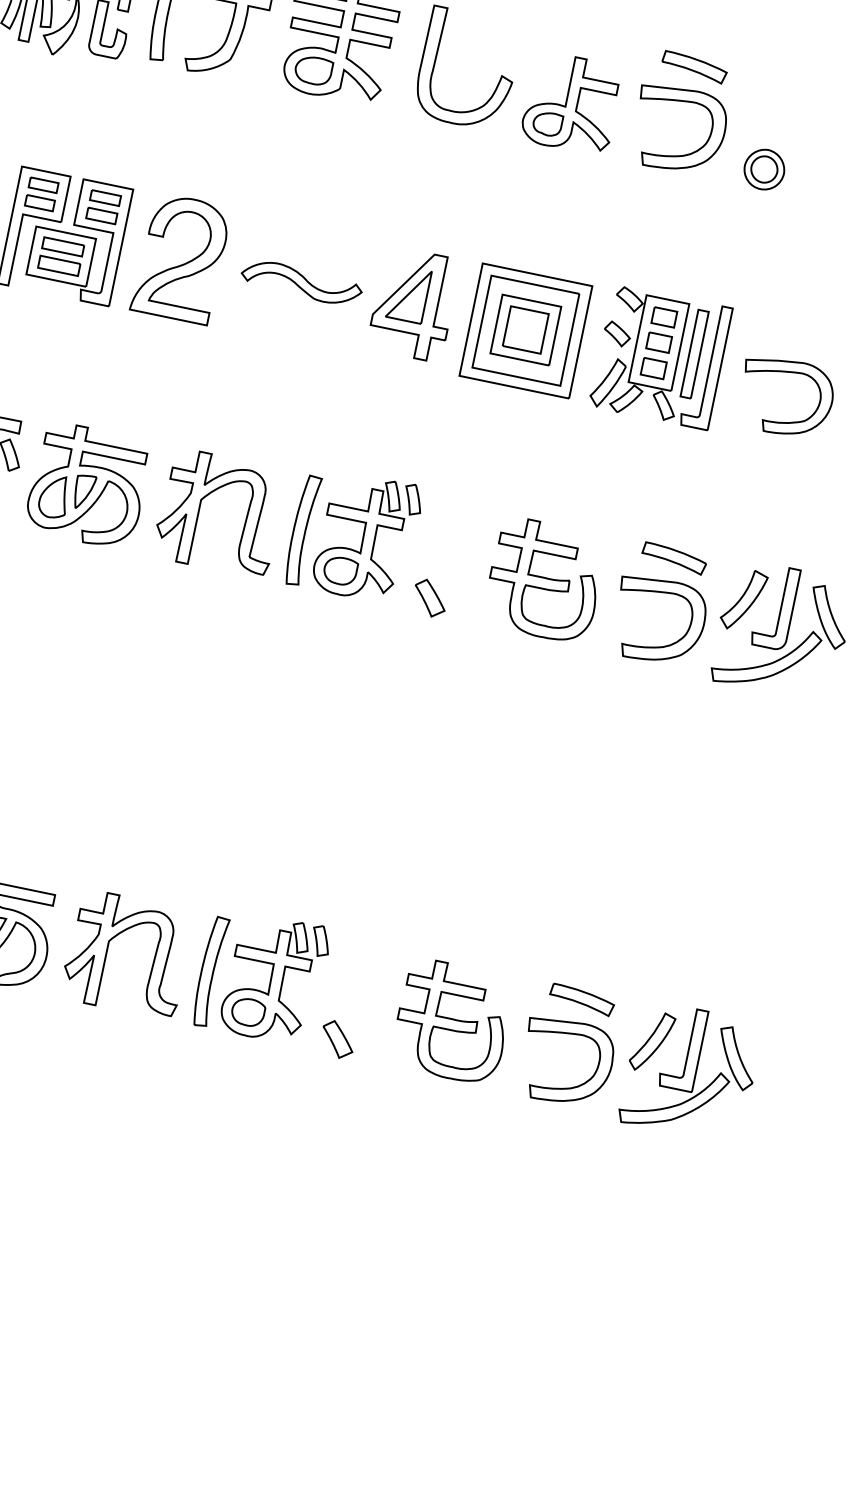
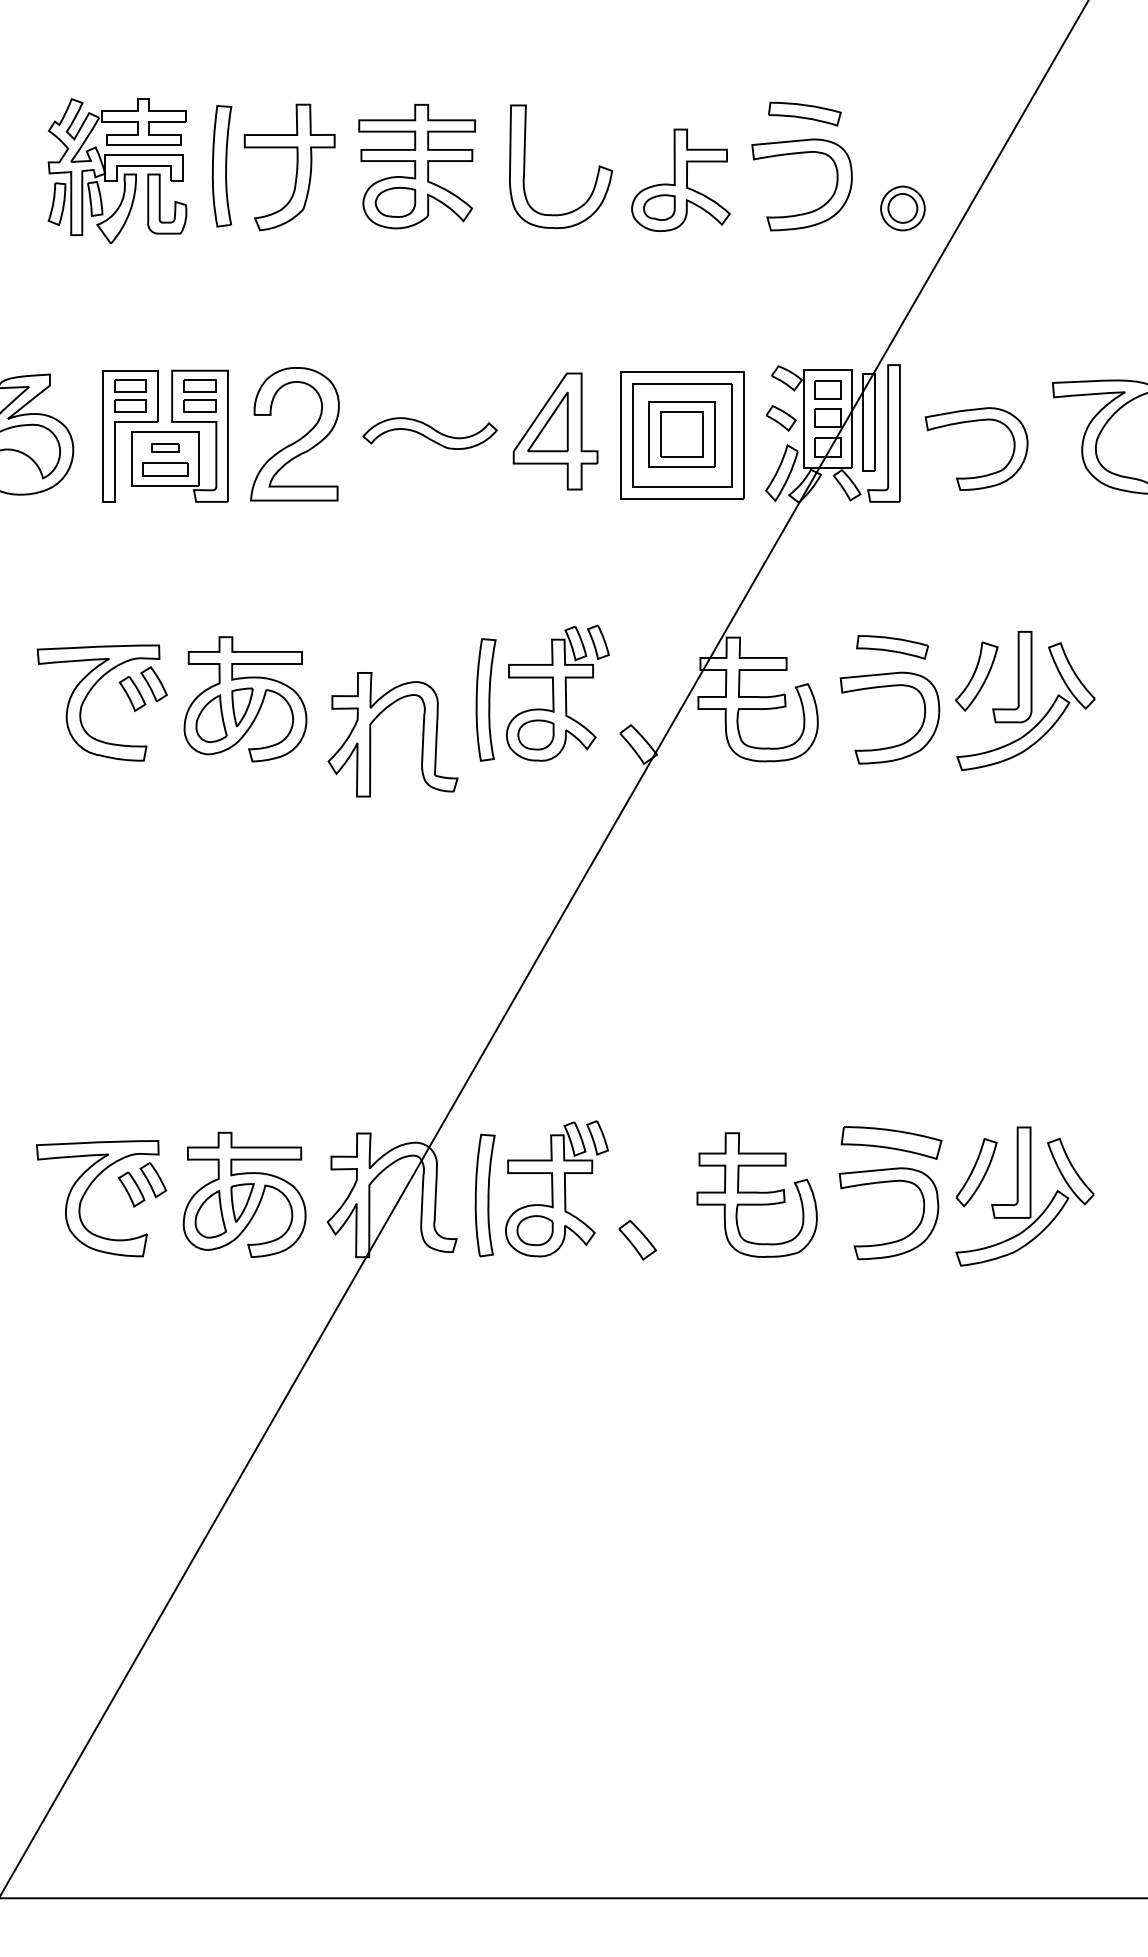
part: (63, 246) -> (165, 447), size x0.6
part: (200, 508) -> (371, 734), moved
part: (581, 999) -> (891, 1142), size x1.4

